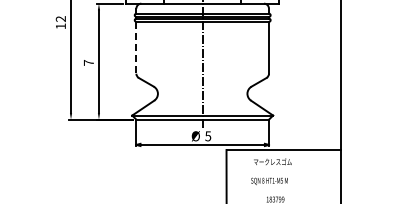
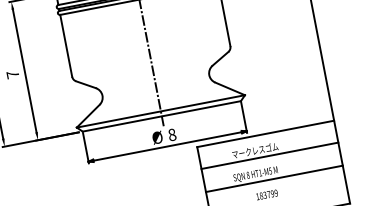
line: (136, 47) -> (66, 45), dashed -> solid
text: (208, 136) -> (172, 135), 5 -> 8
line: (283, 168) -> (269, 156), added
line: (283, 187) -> (273, 178), added

